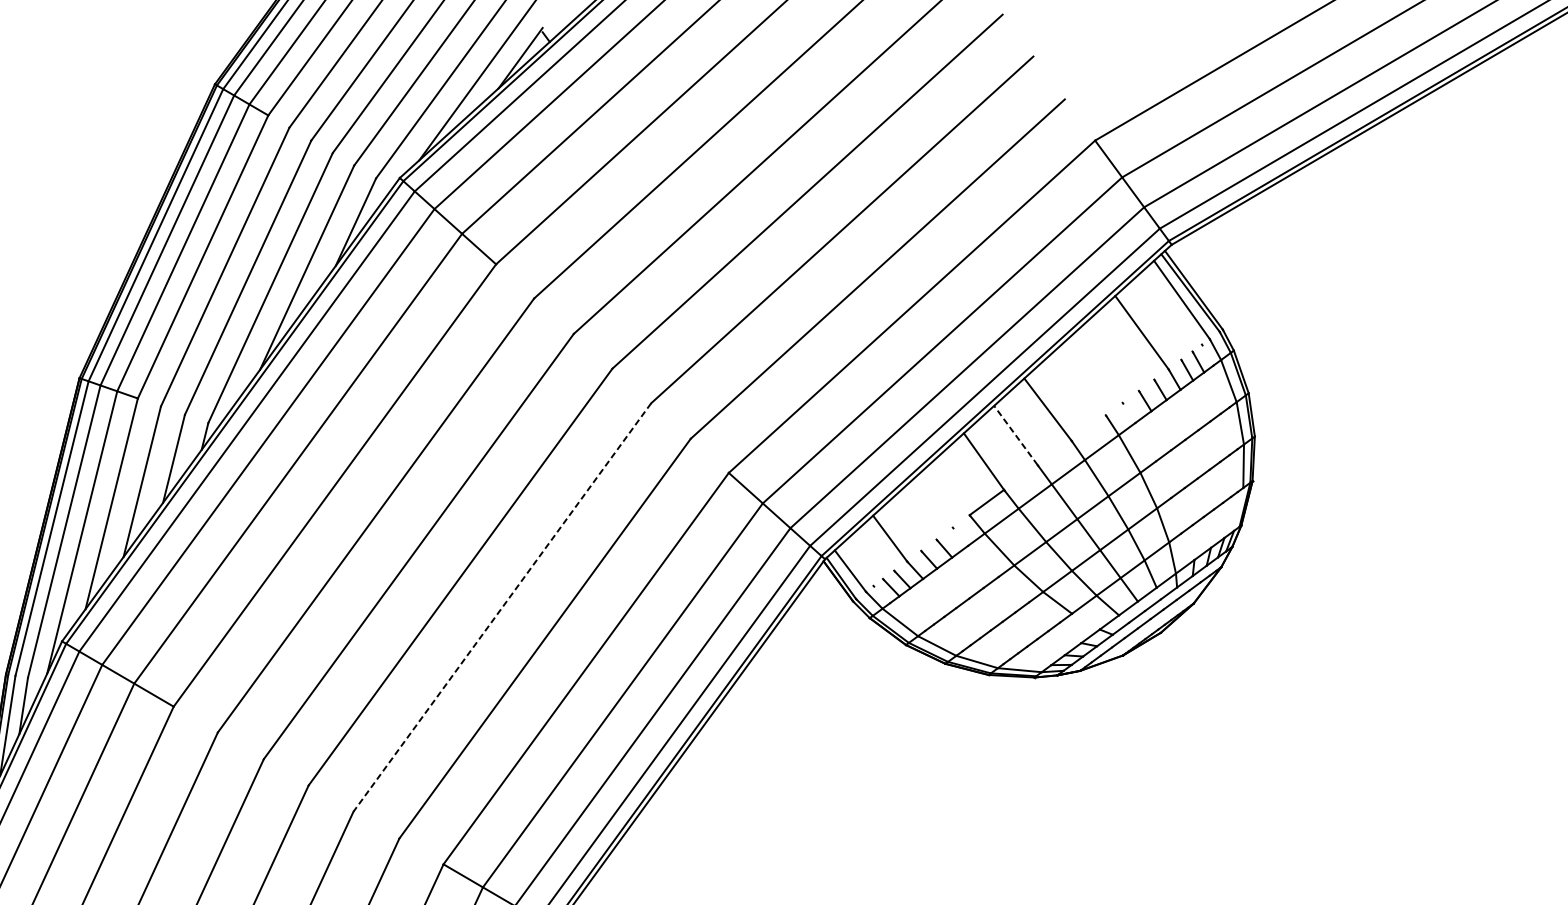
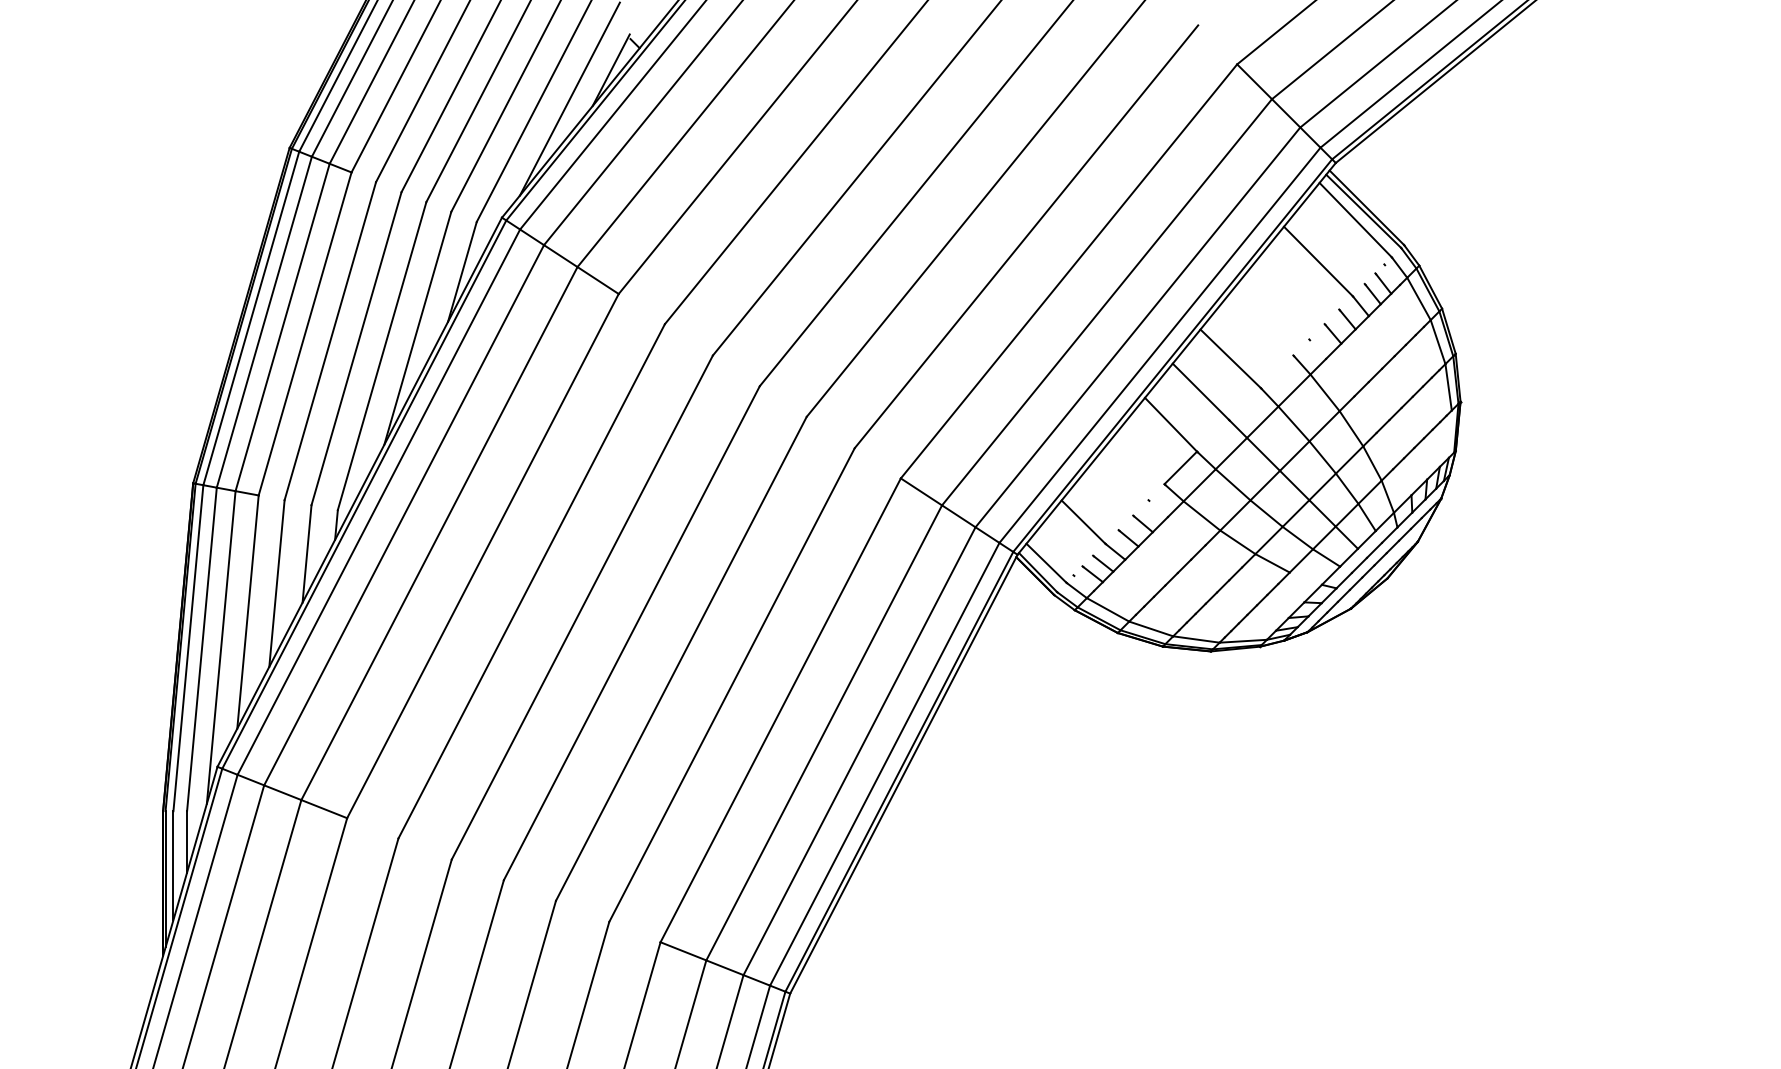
line: (1015, 435) -> (1200, 391), dashed -> solid
line: (502, 607) -> (681, 658), dashed -> solid

